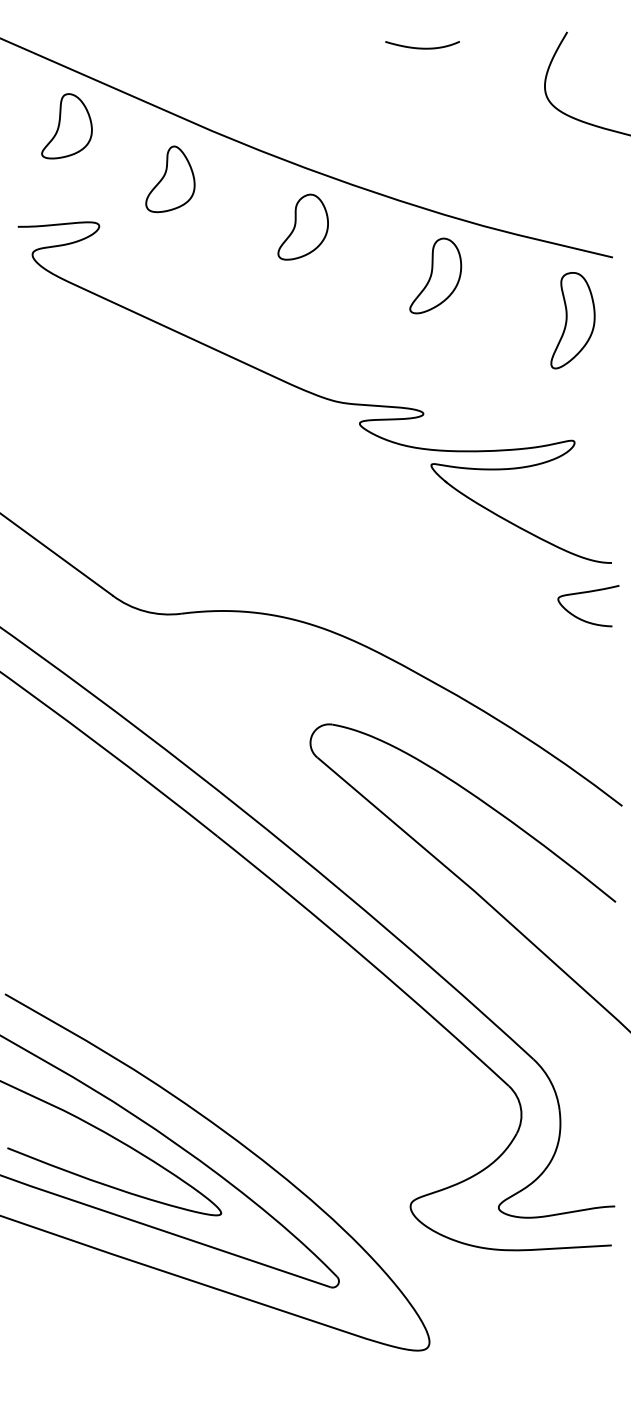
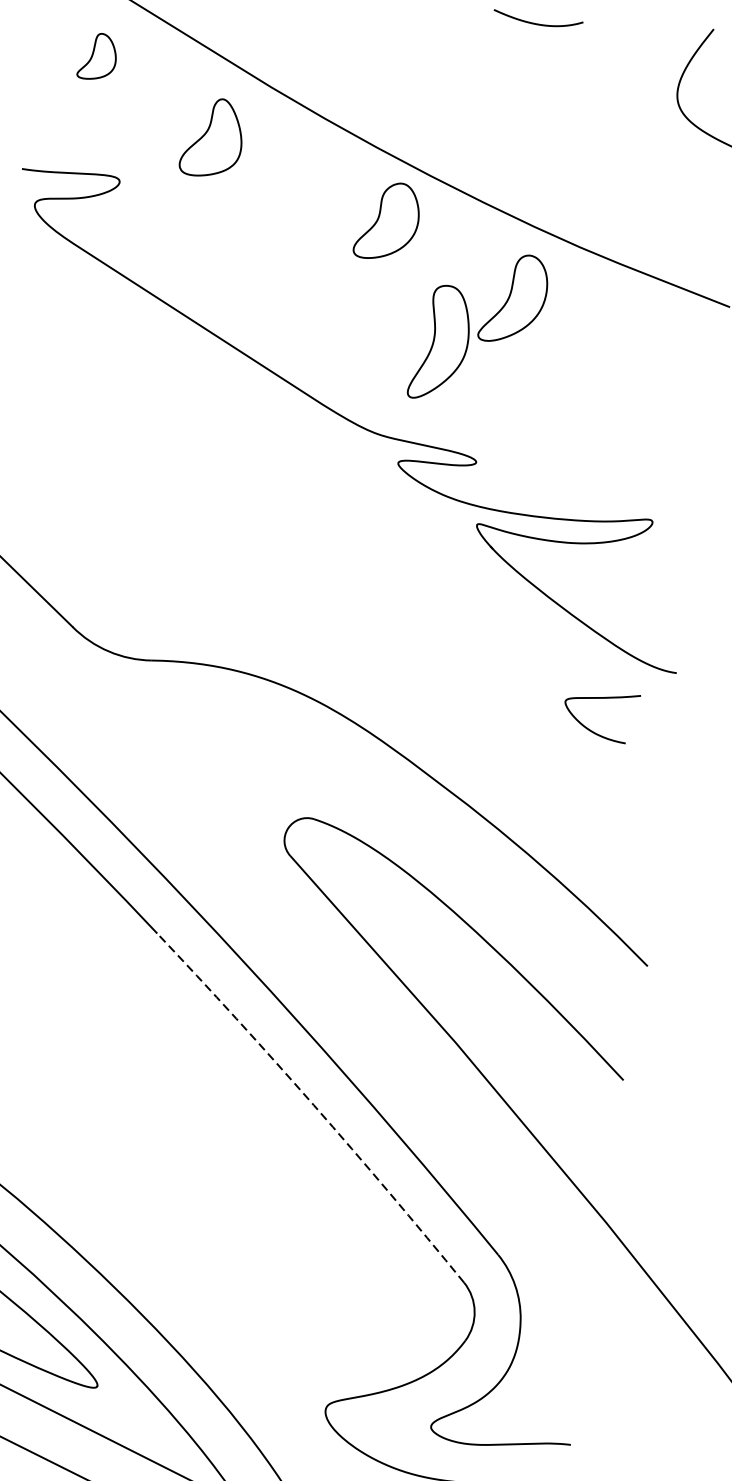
part: (66, 126) -> (97, 56), size x0.6
part: (302, 226) -> (387, 220), moved
part: (572, 320) -> (440, 343), moved
curve: (585, 593) -> (599, 699), moved
arc: (365, 958) -> (313, 1105), solid -> dashed

